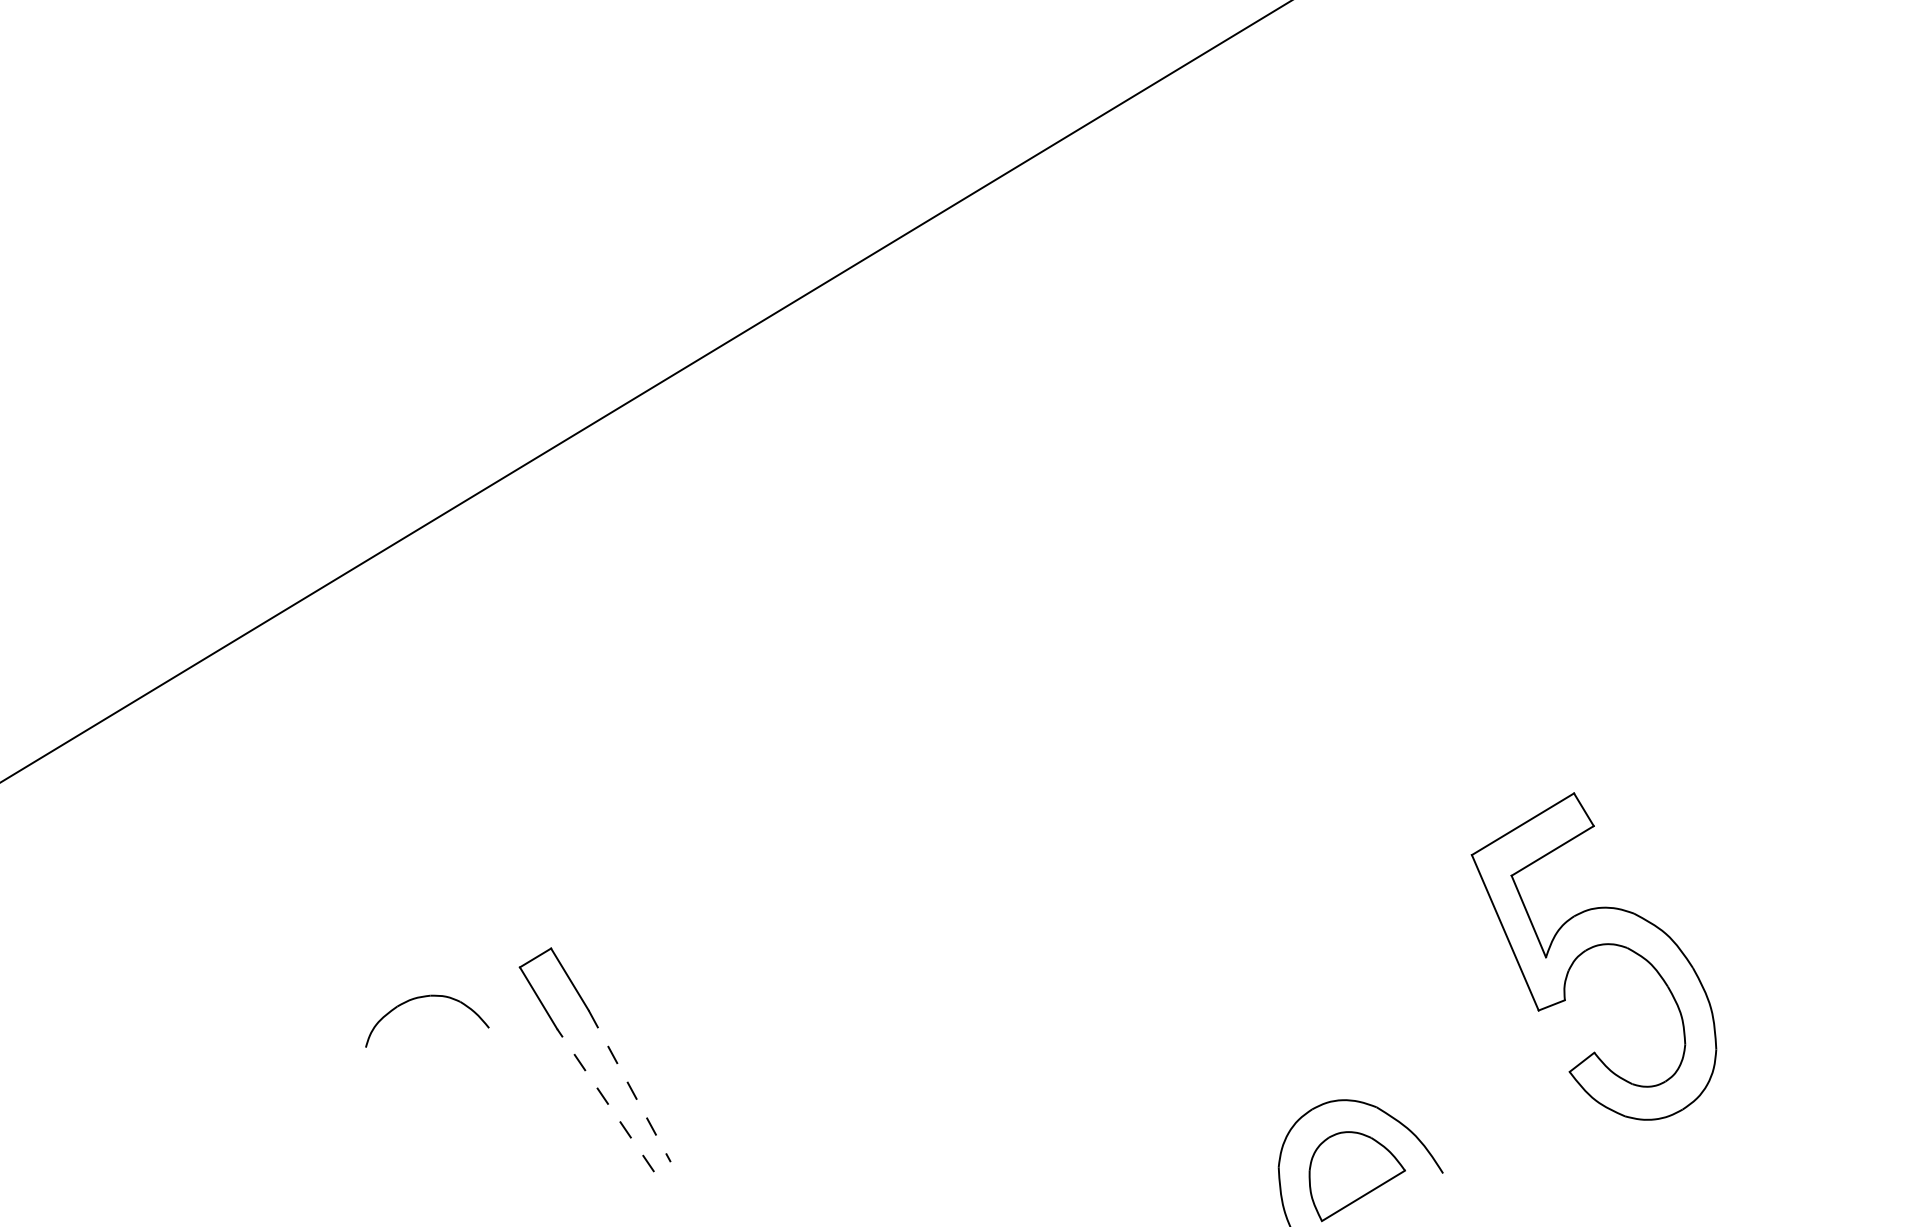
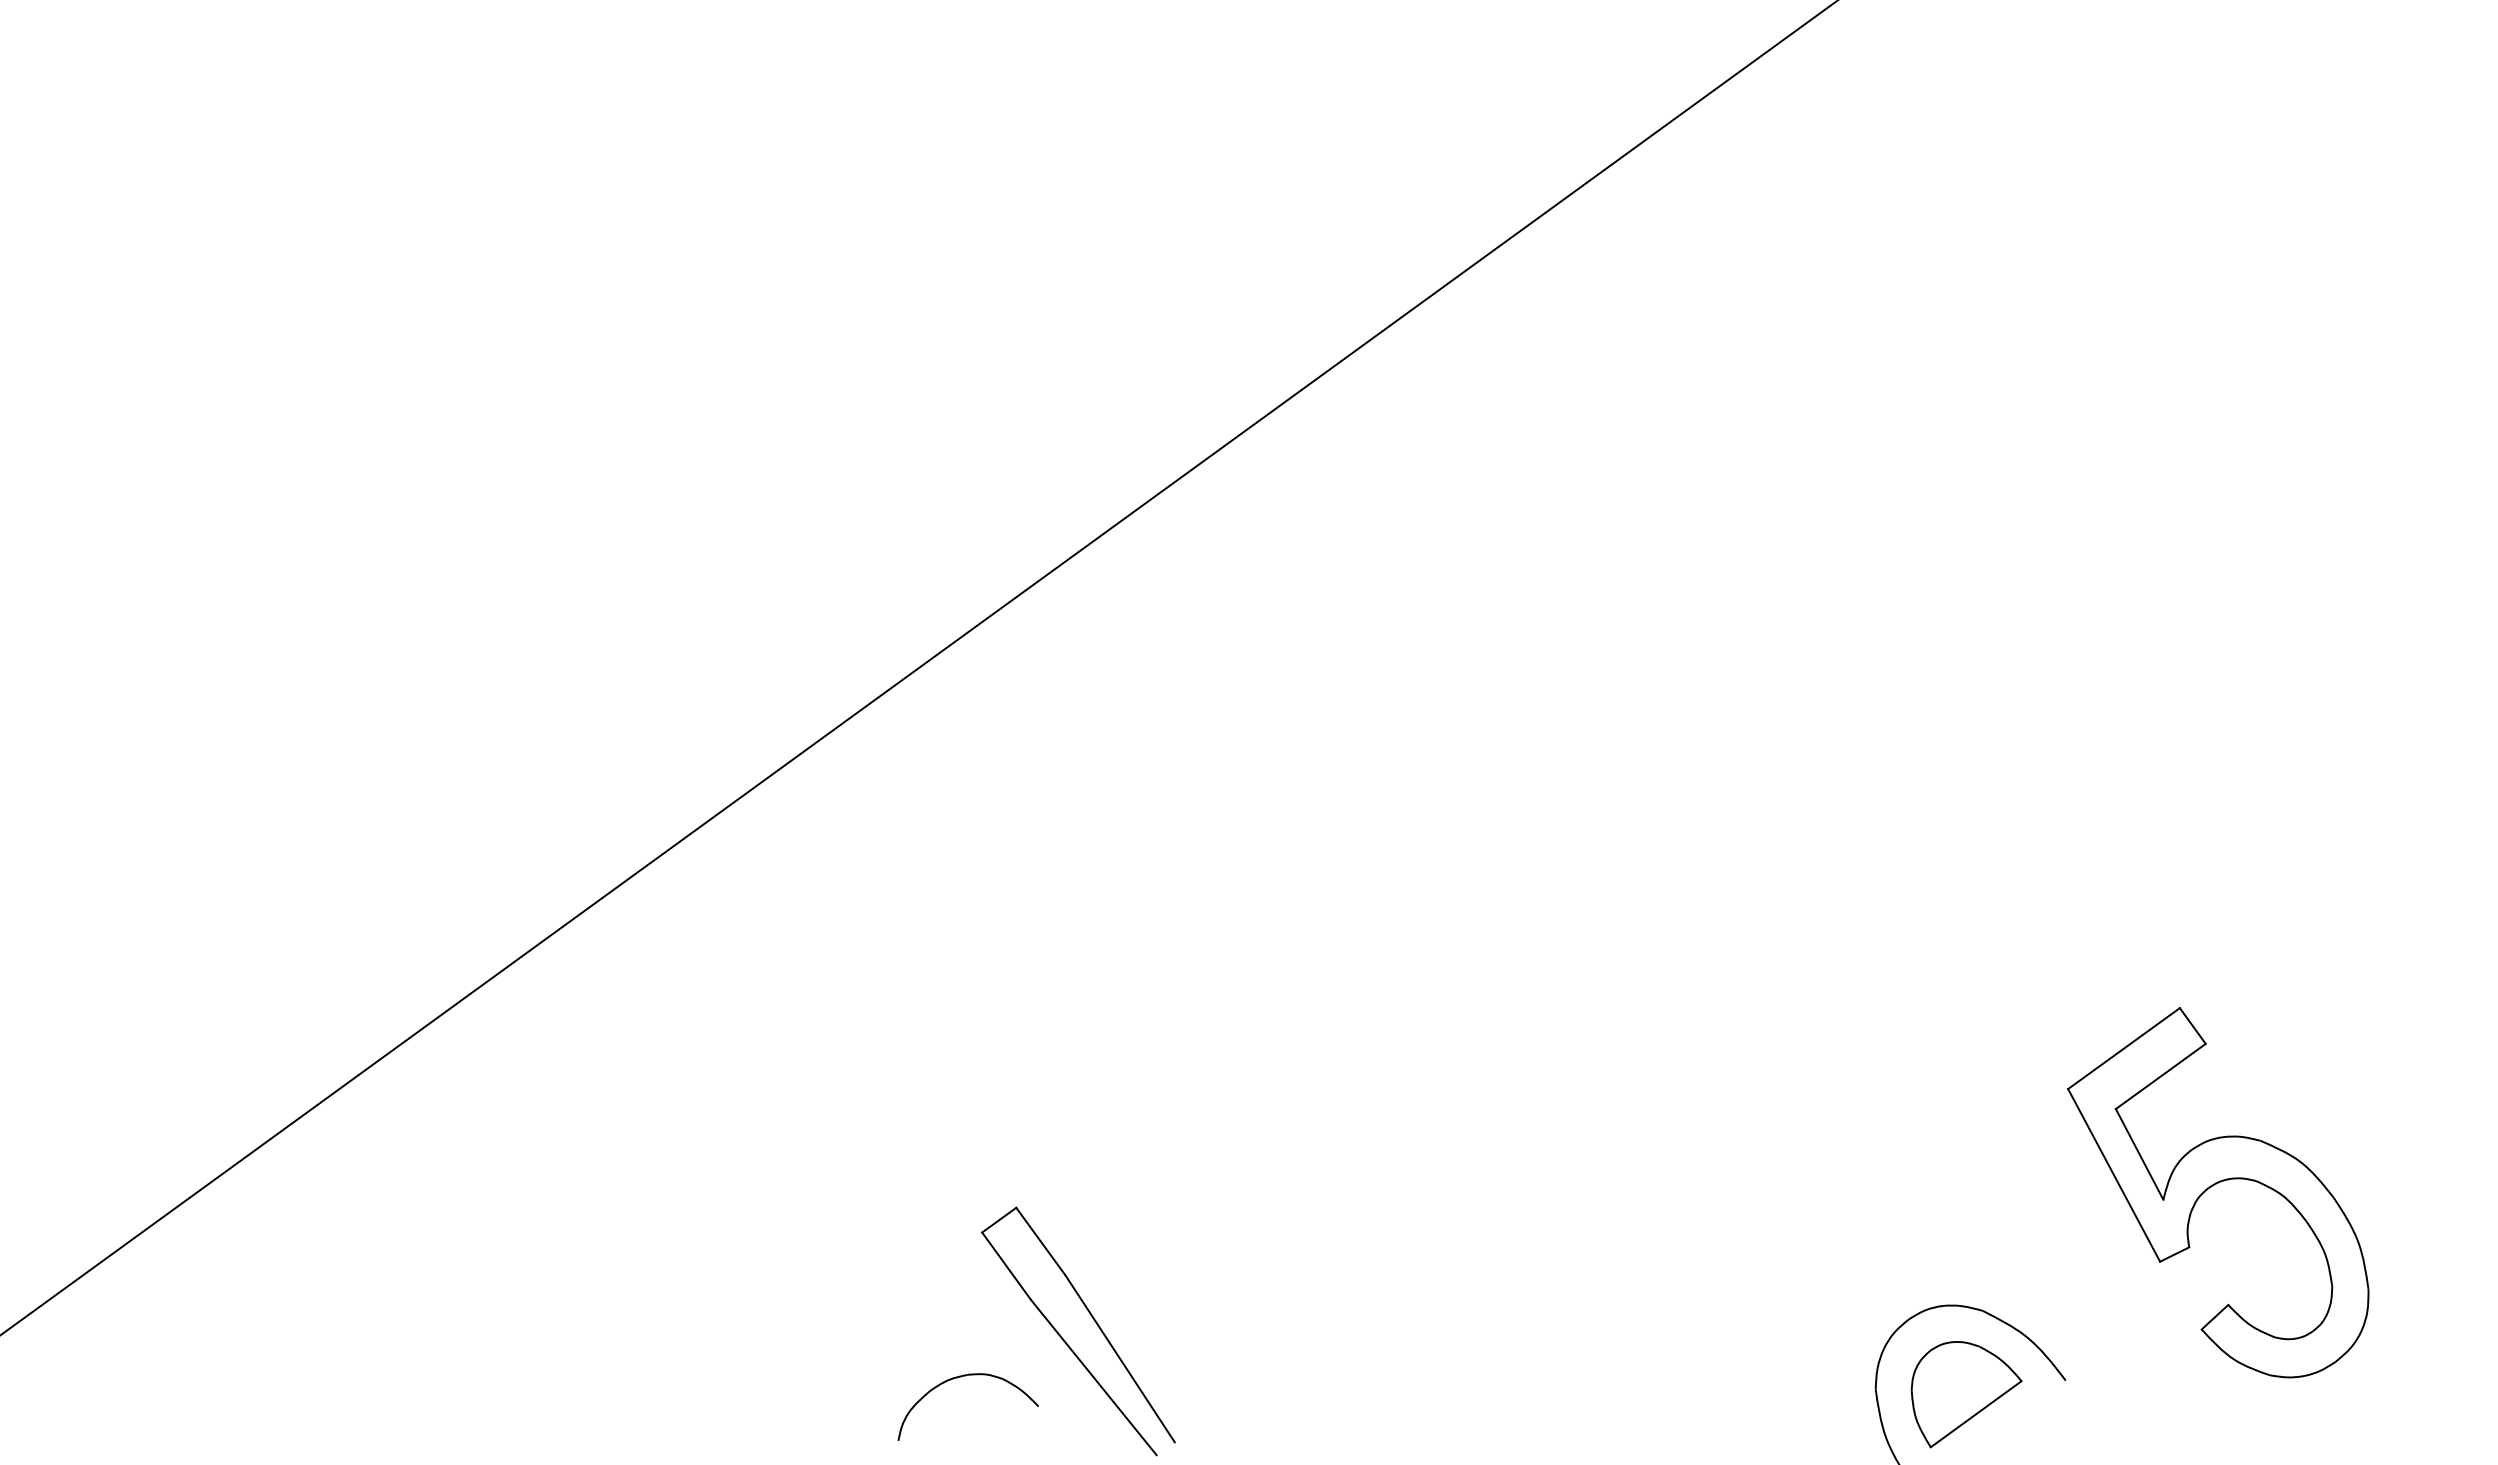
part: (1590, 949) -> (2213, 1186), moved
part: (424, 997) -> (961, 1377), moved
line: (630, 1085) -> (1120, 1358), dashed -> solid
line: (605, 1100) -> (1093, 1377), dashed -> solid

